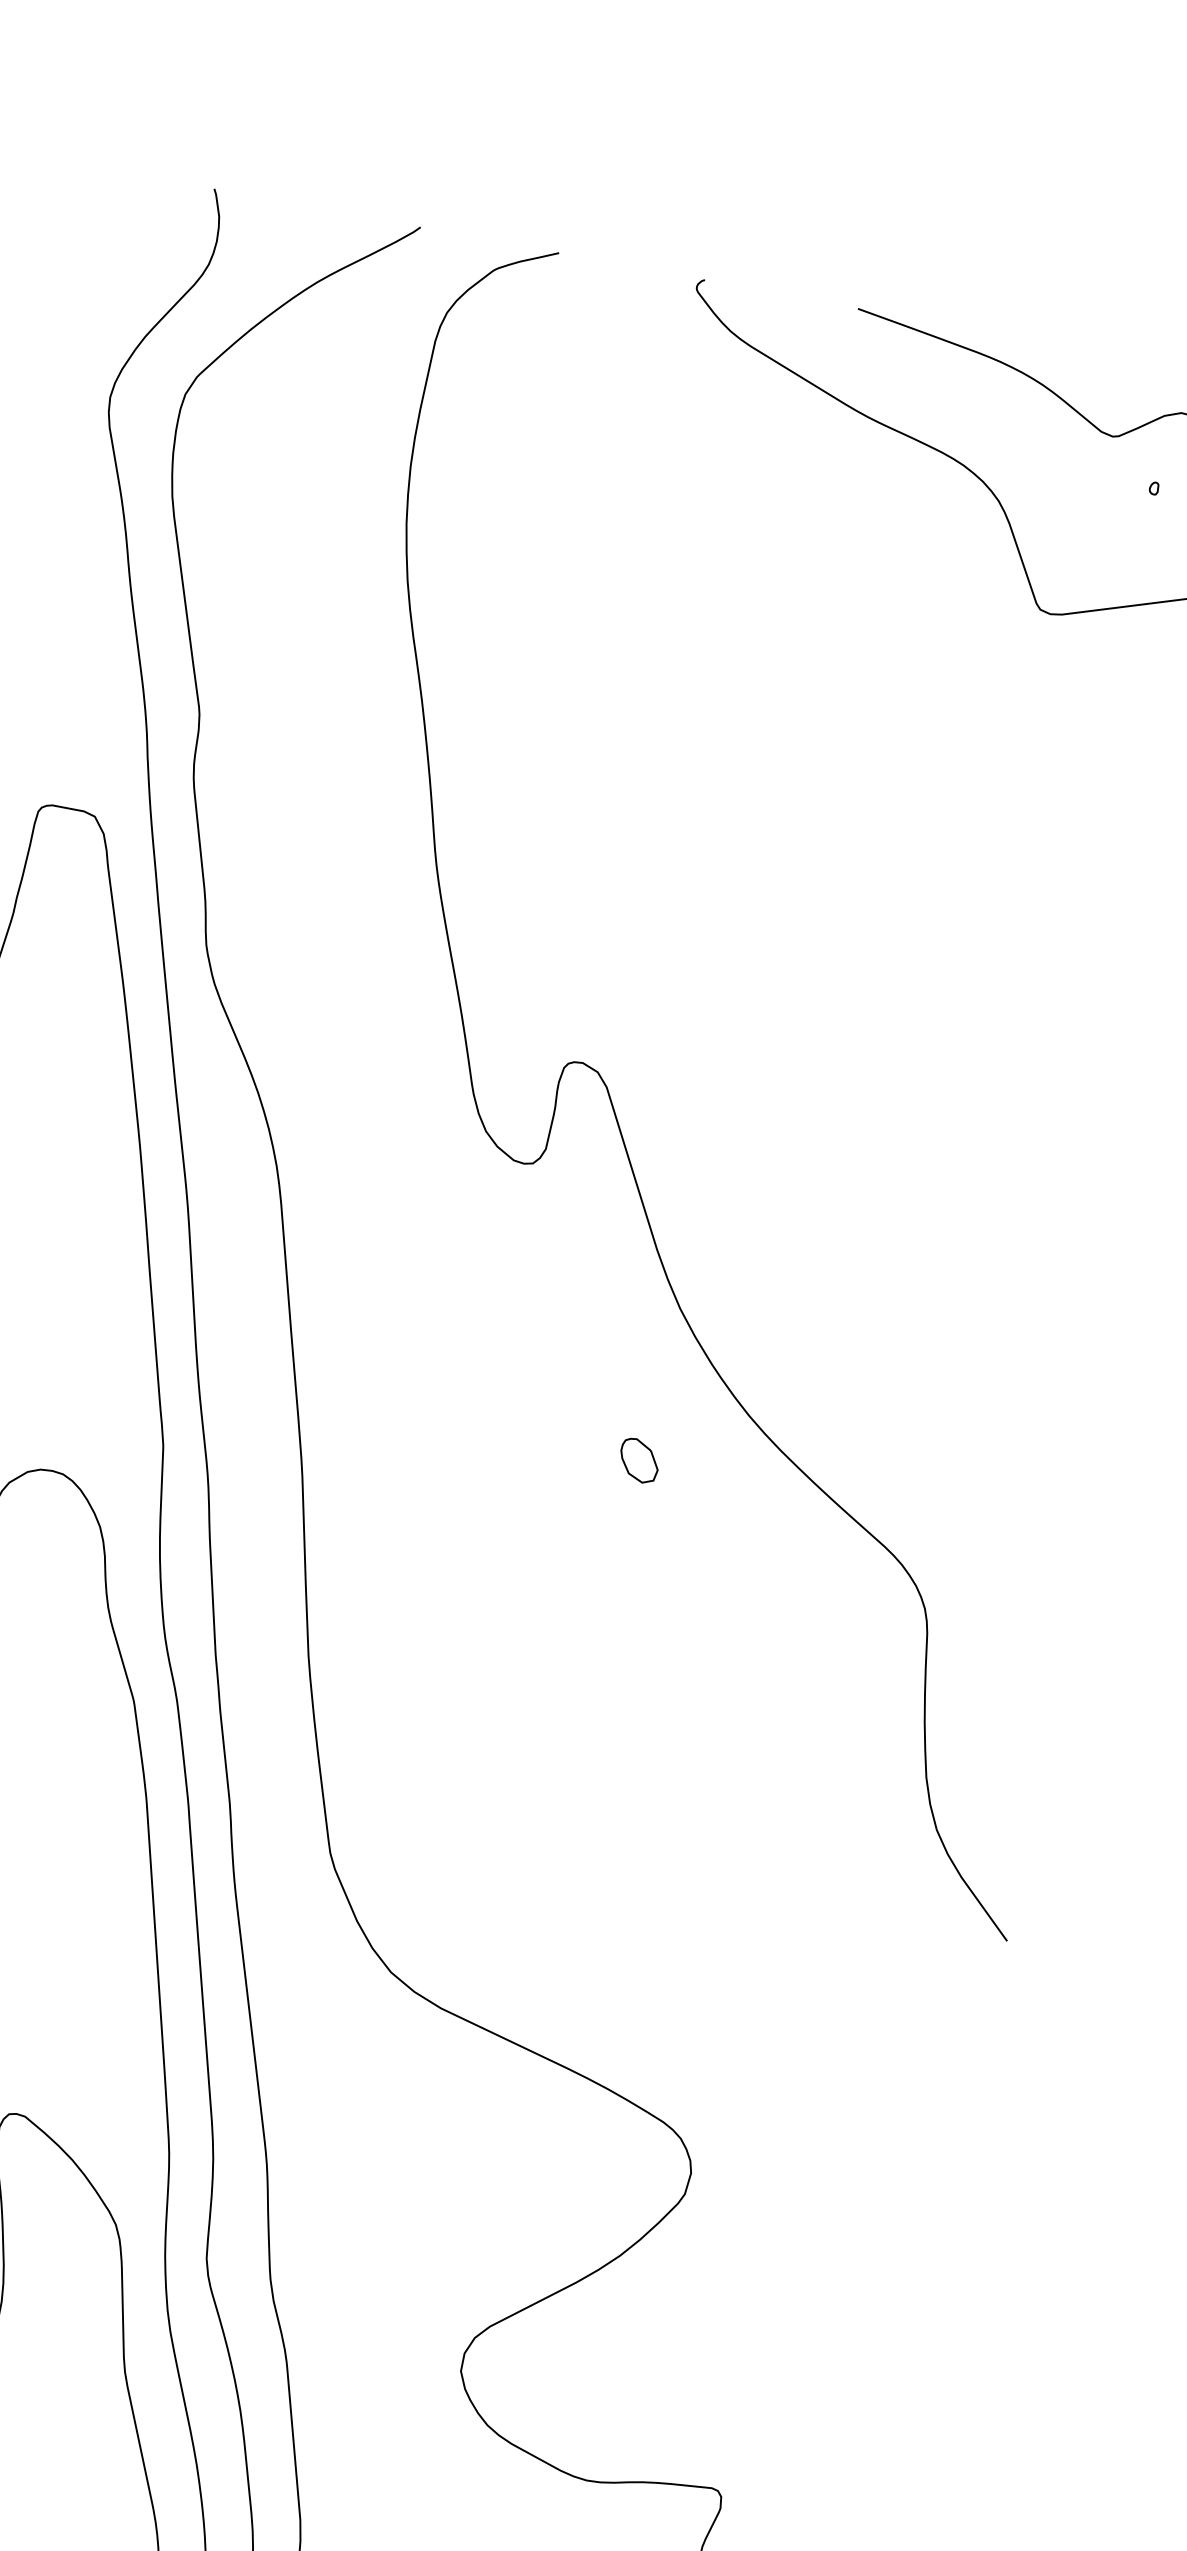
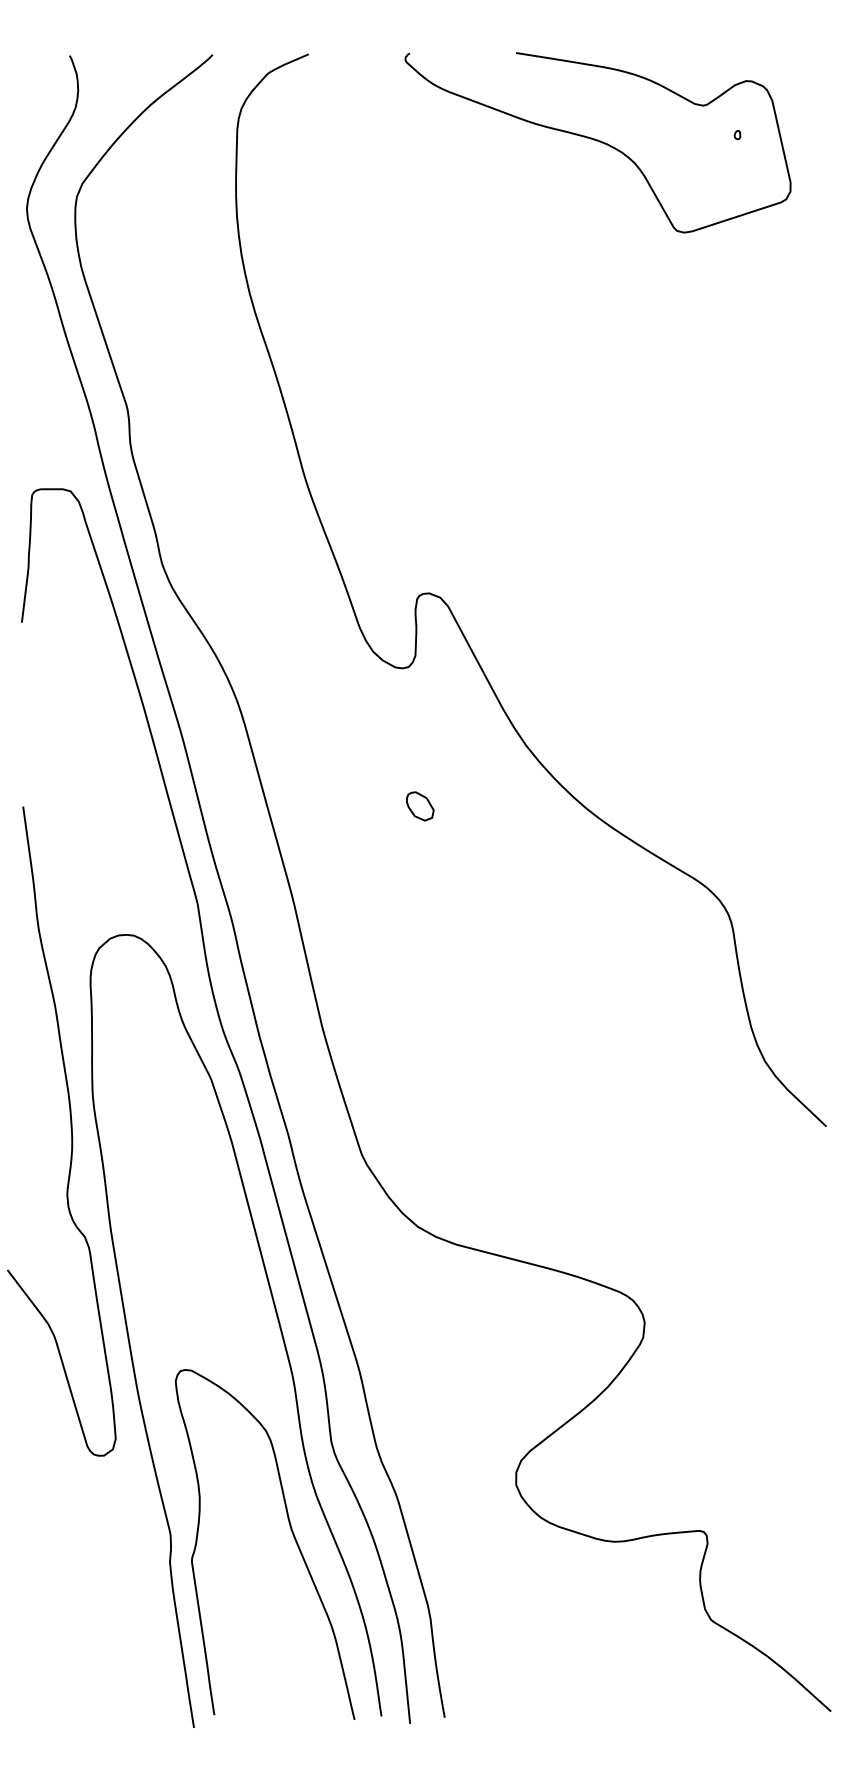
part: (639, 1461) -> (420, 806), moved

